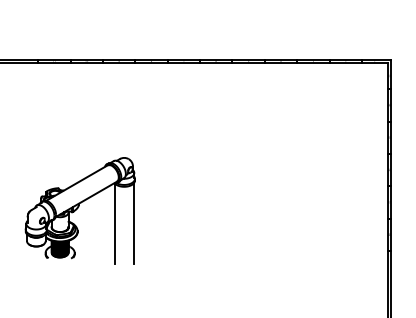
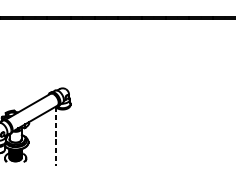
line: (133, 223) -> (69, 136), removed
line: (114, 224) -> (55, 137), solid -> dashed

